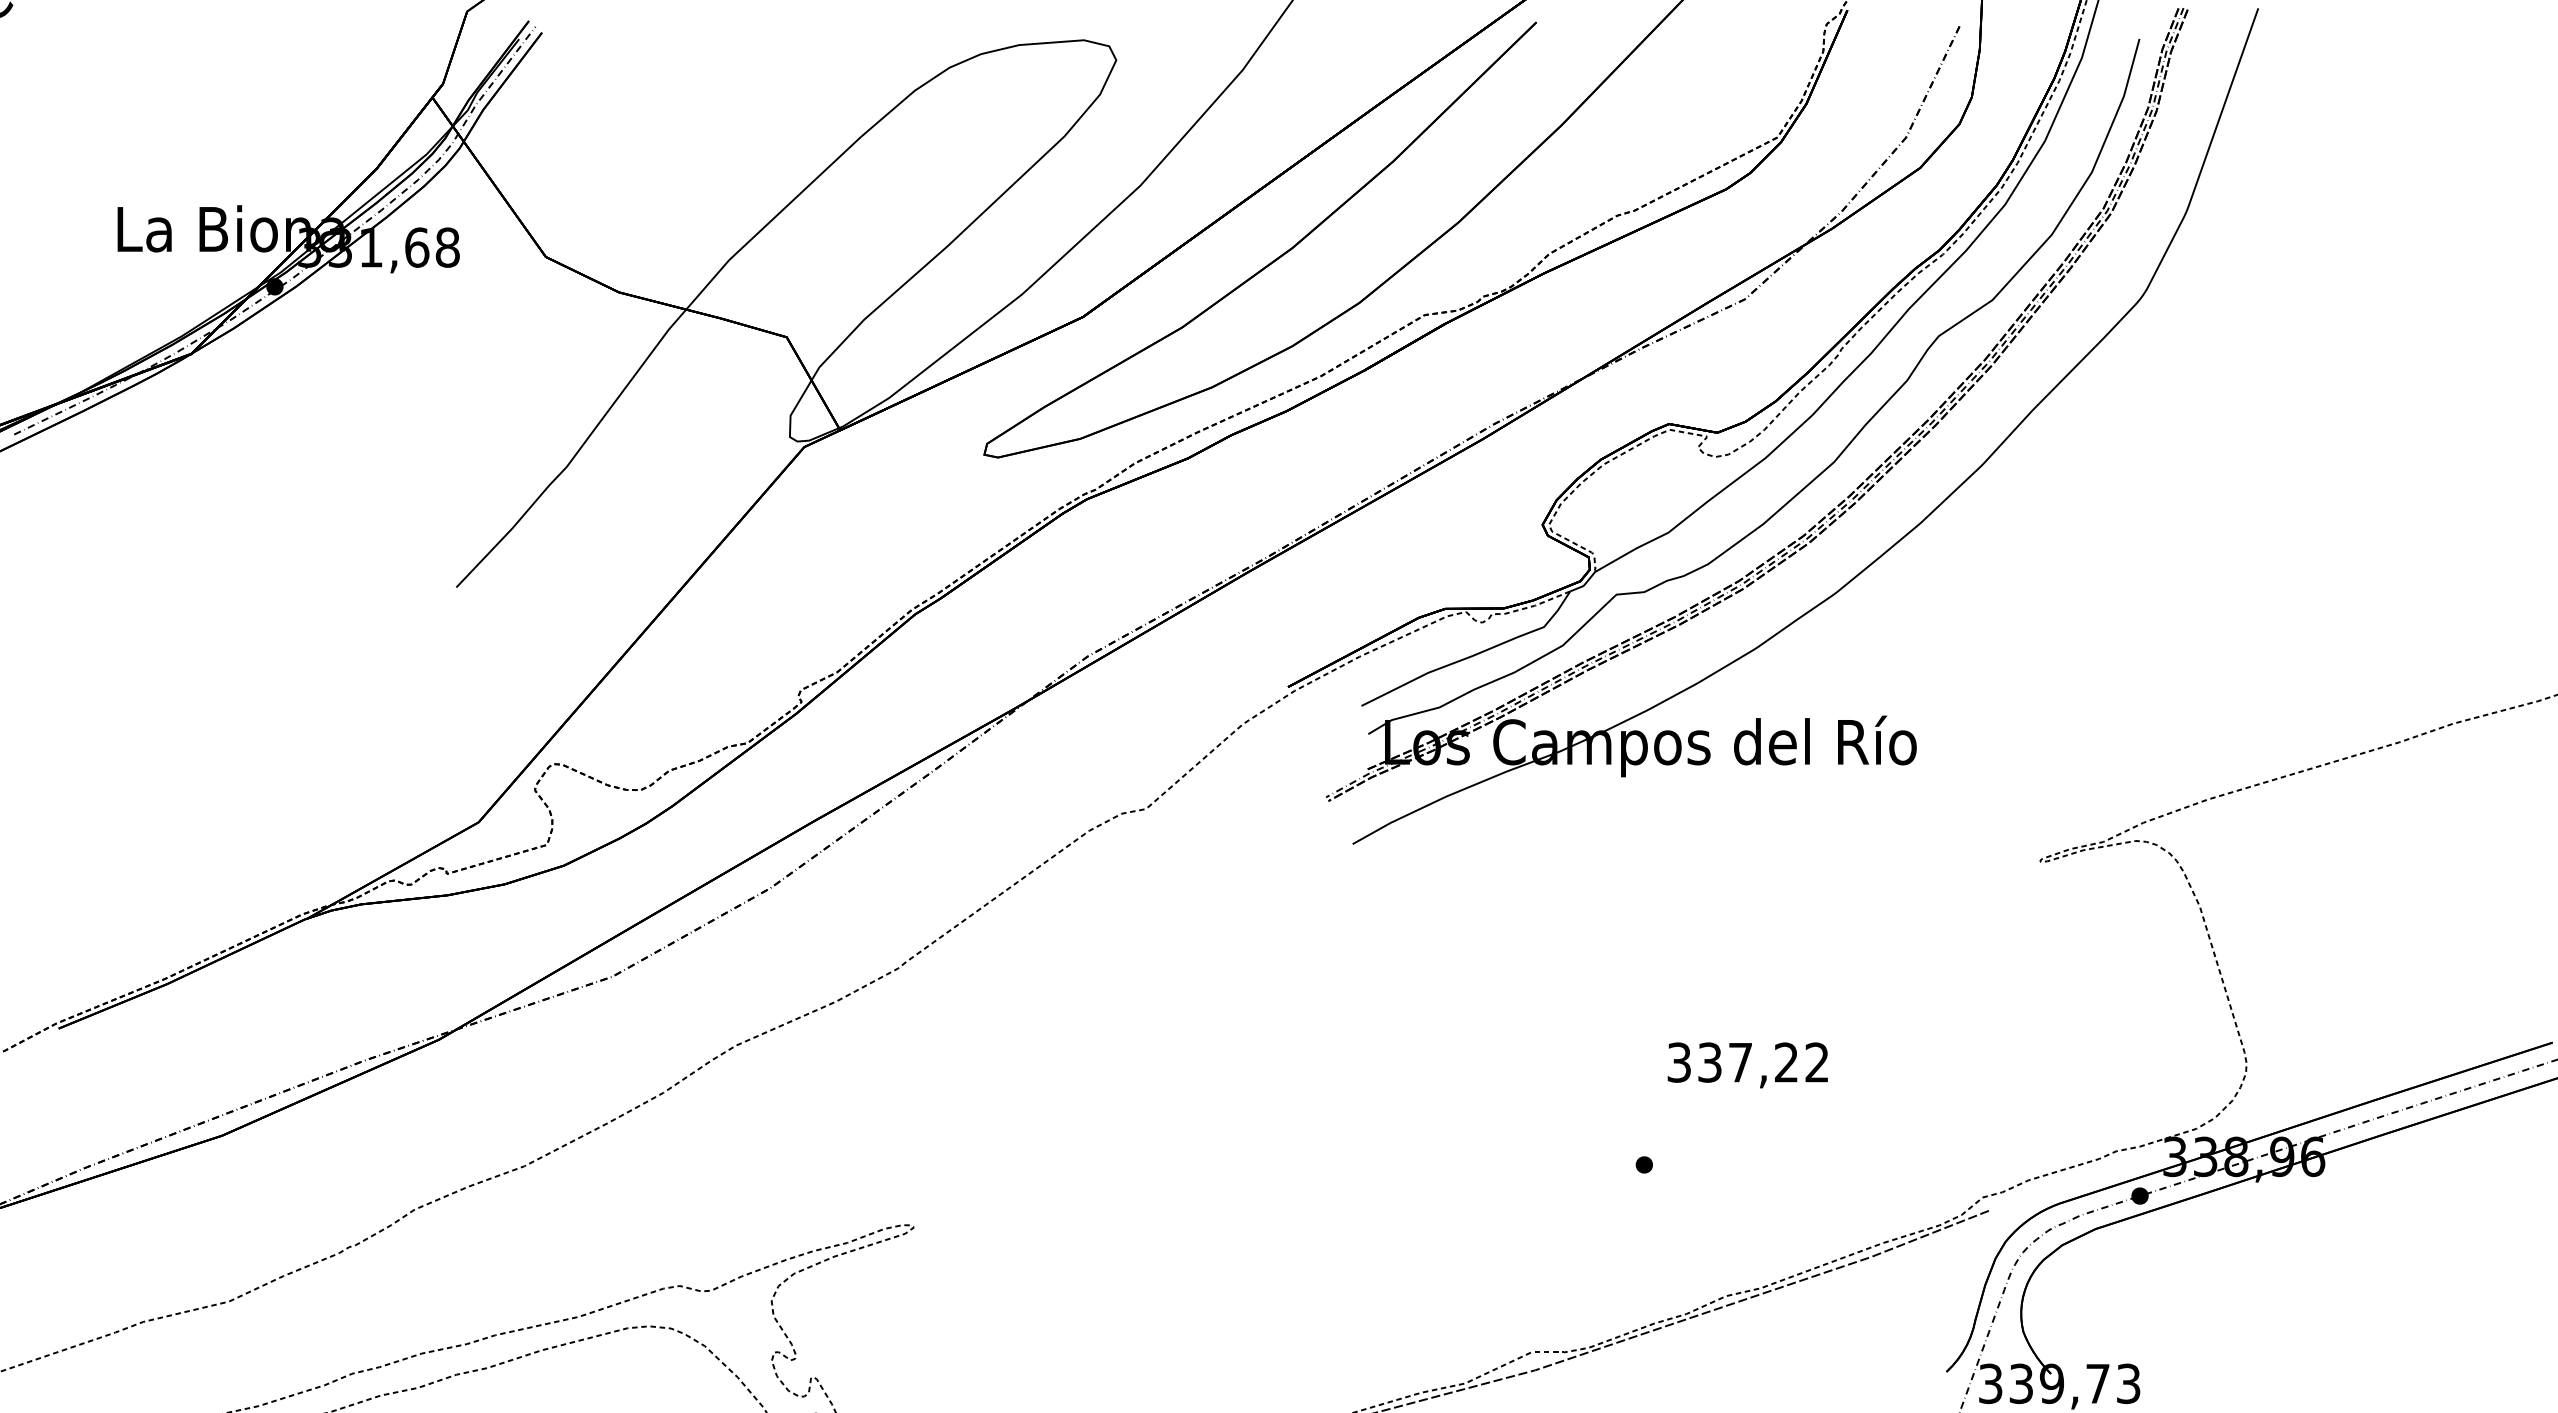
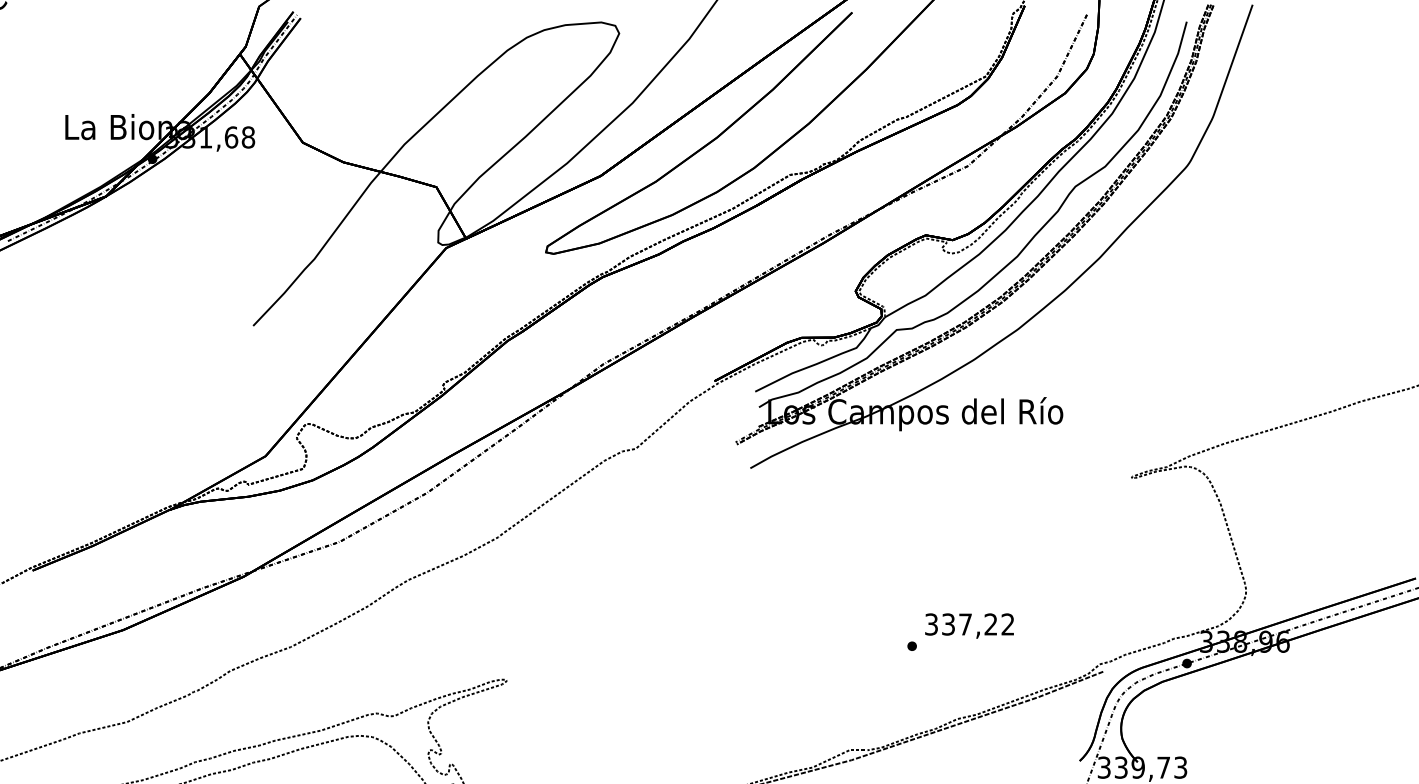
text: (1747, 1064) -> (969, 625), moved

